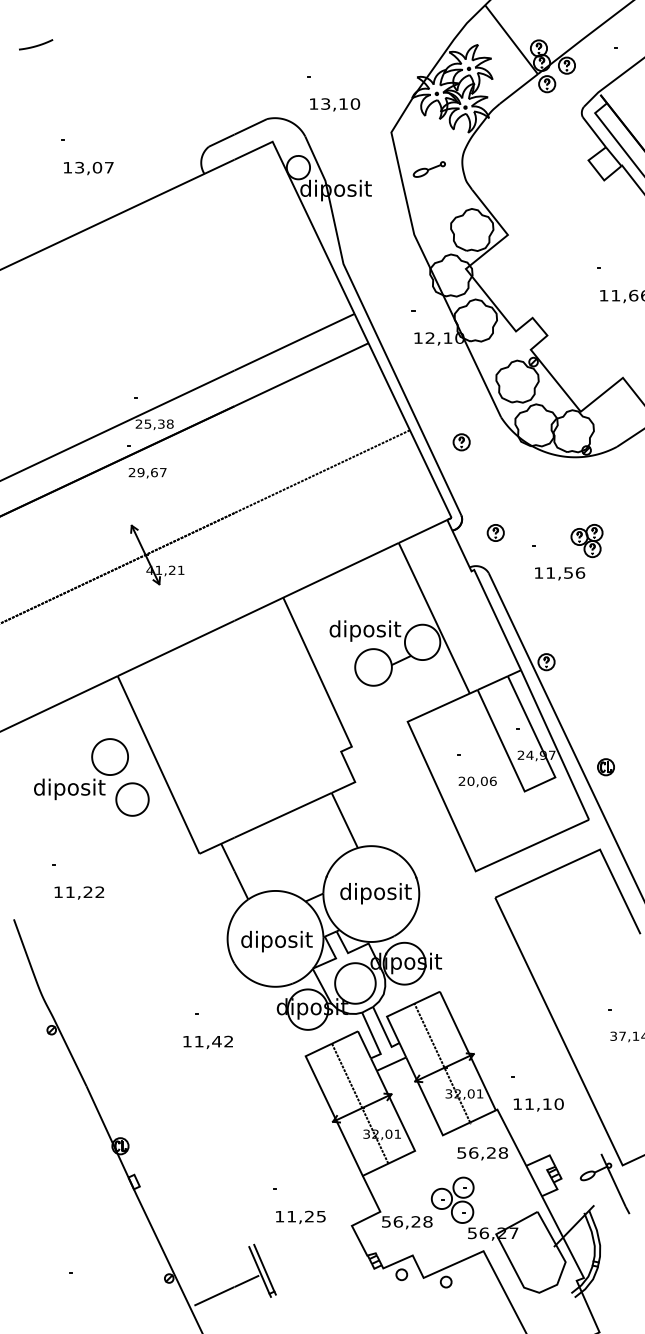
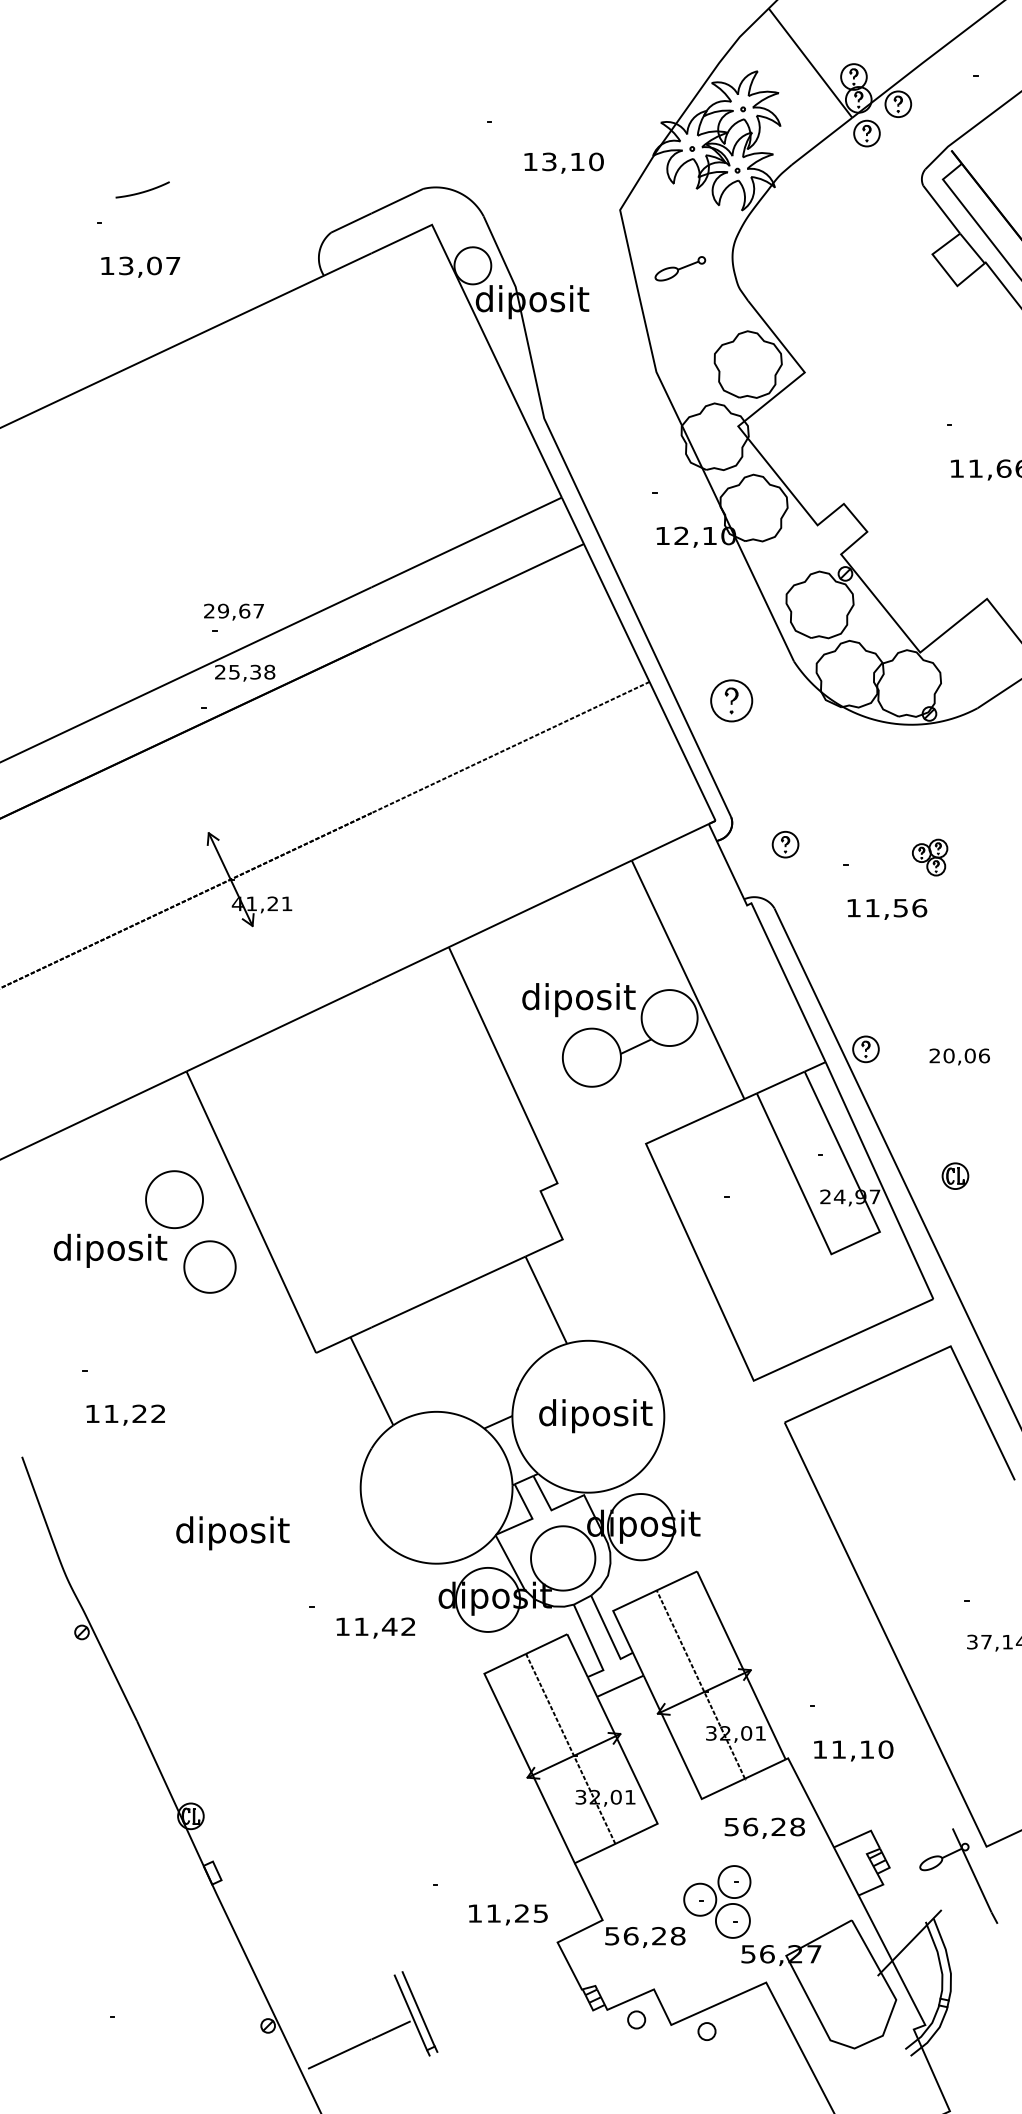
curve: (37, 44) -> (145, 189), moved
text: (335, 104) -> (564, 162), moved
part: (461, 442) -> (731, 701), size x1.6
text: (147, 473) -> (233, 612), moved
part: (586, 541) -> (929, 858), size x0.7
part: (605, 767) -> (954, 1176), moved
text: (477, 781) -> (959, 1056), moved
text: (276, 941) -> (232, 1533), moved
text: (207, 1041) -> (374, 1626), moved
text: (300, 1216) -> (507, 1913), moved

